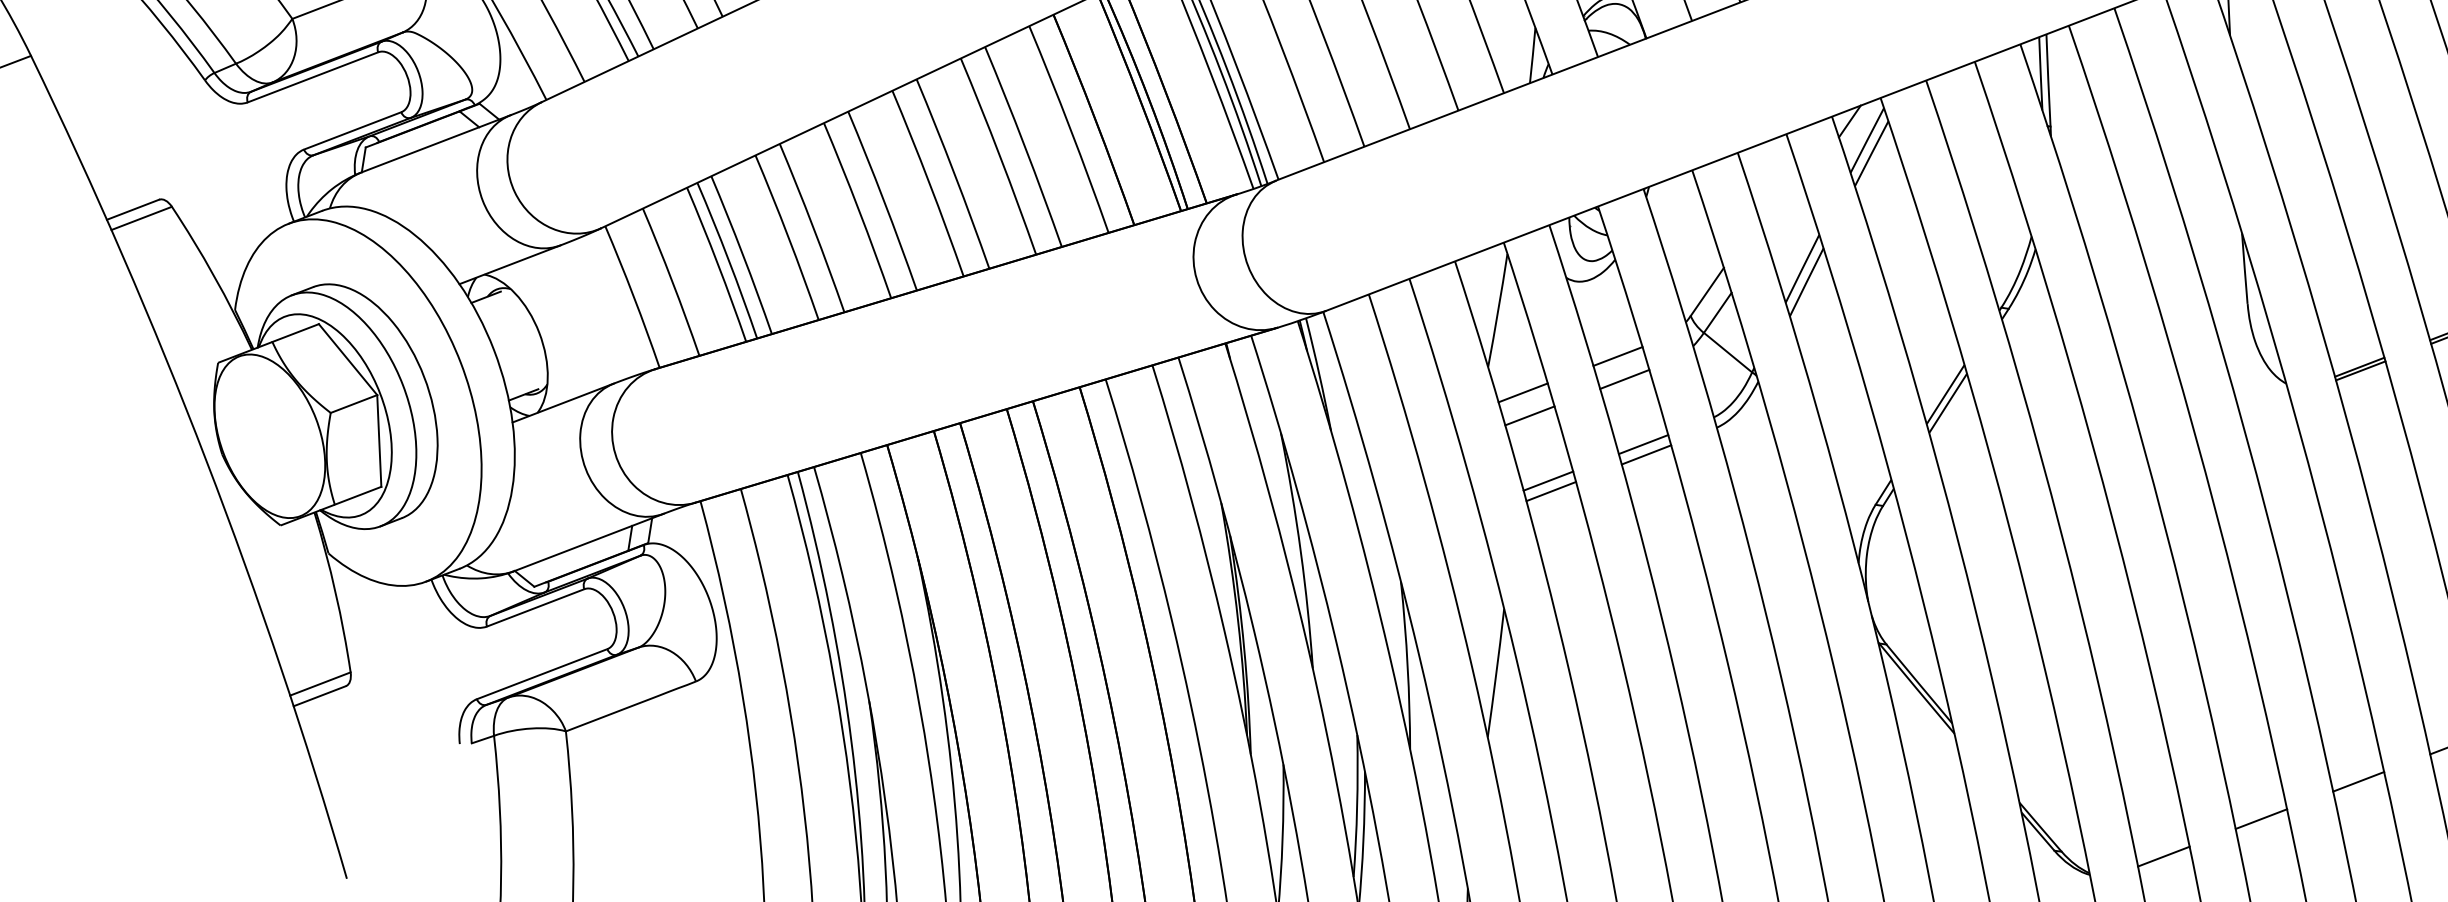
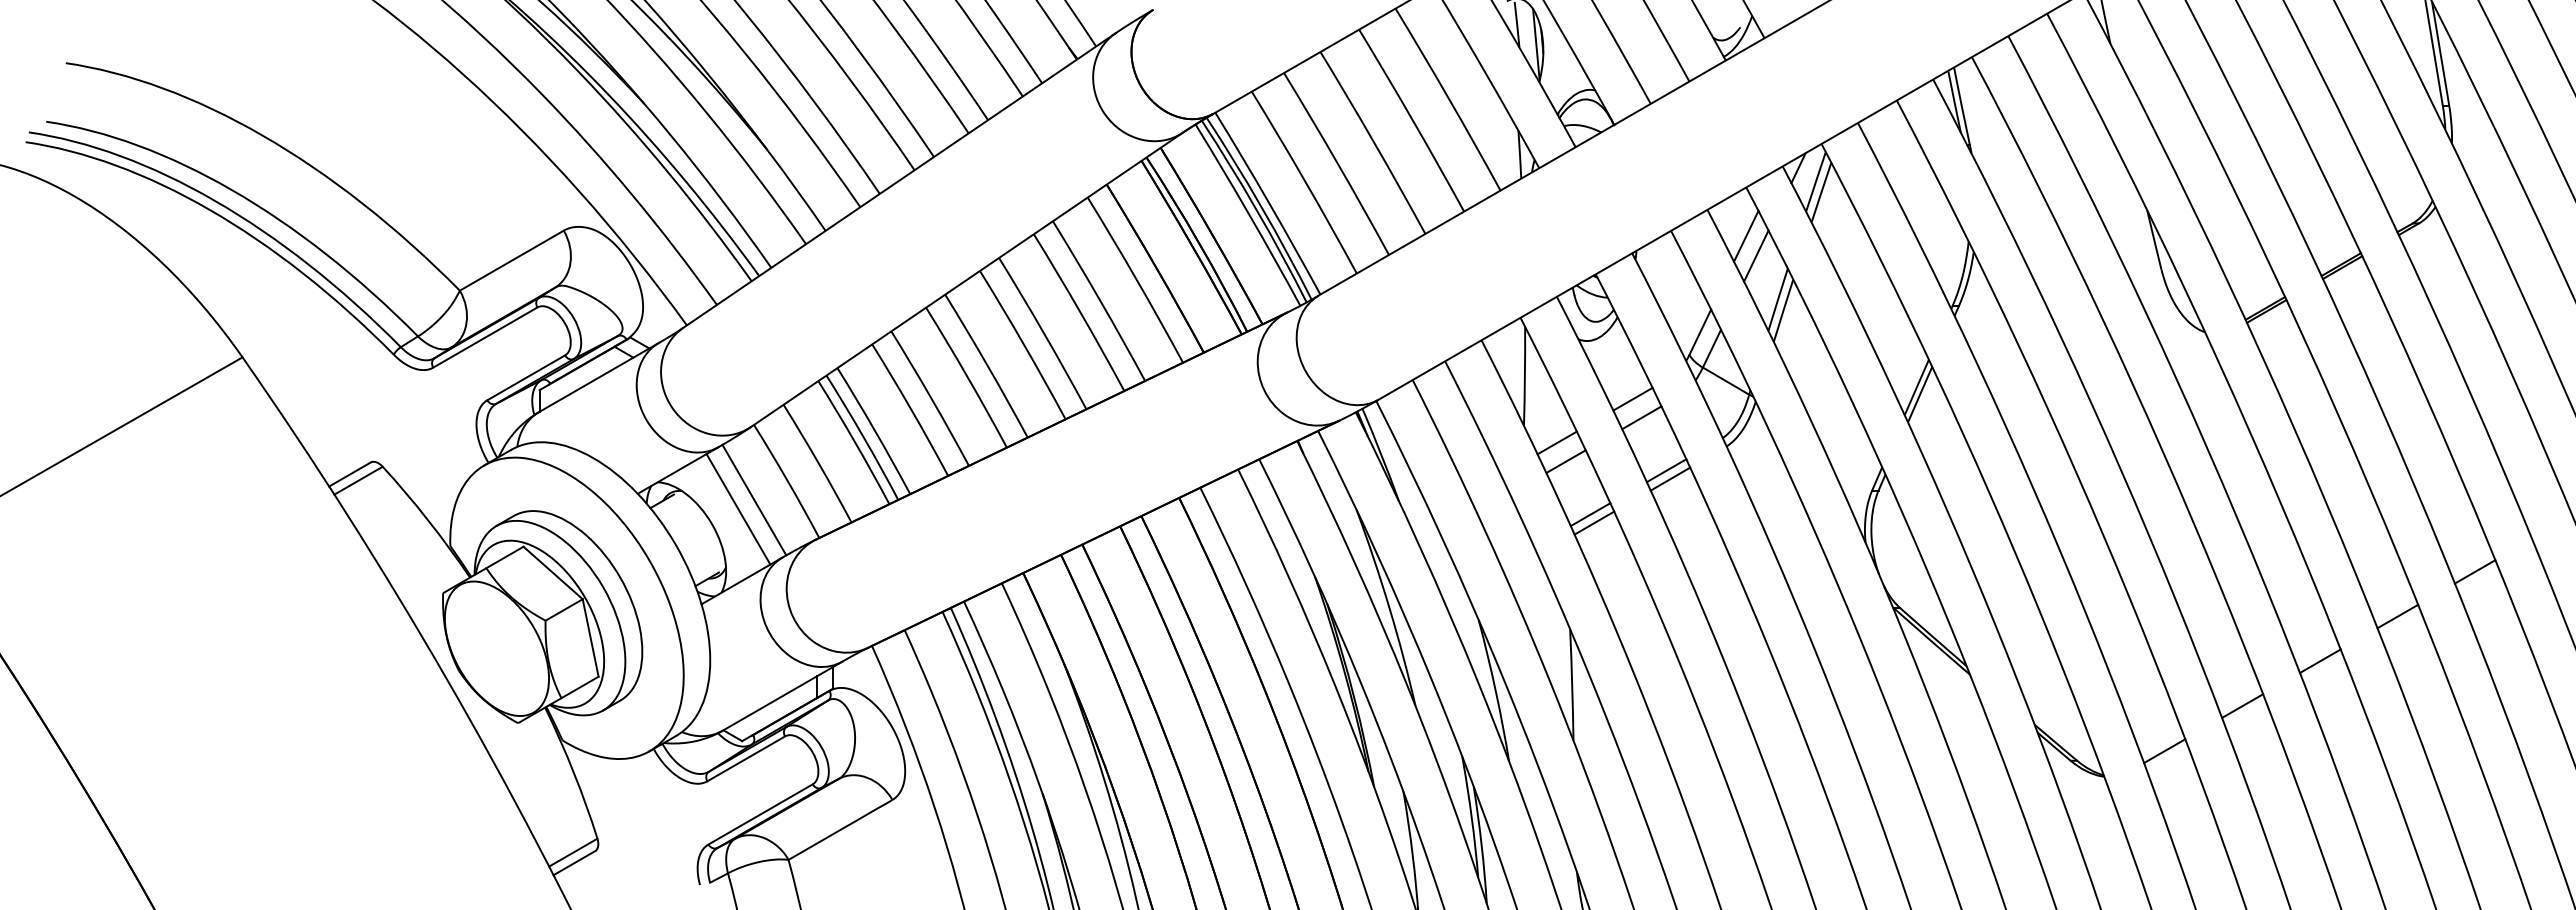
line: (1777, 189) -> (1746, 235), added
line: (1785, 214) -> (1756, 255), added
line: (592, 311) -> (754, 499), added
line: (572, 320) -> (738, 509), added

